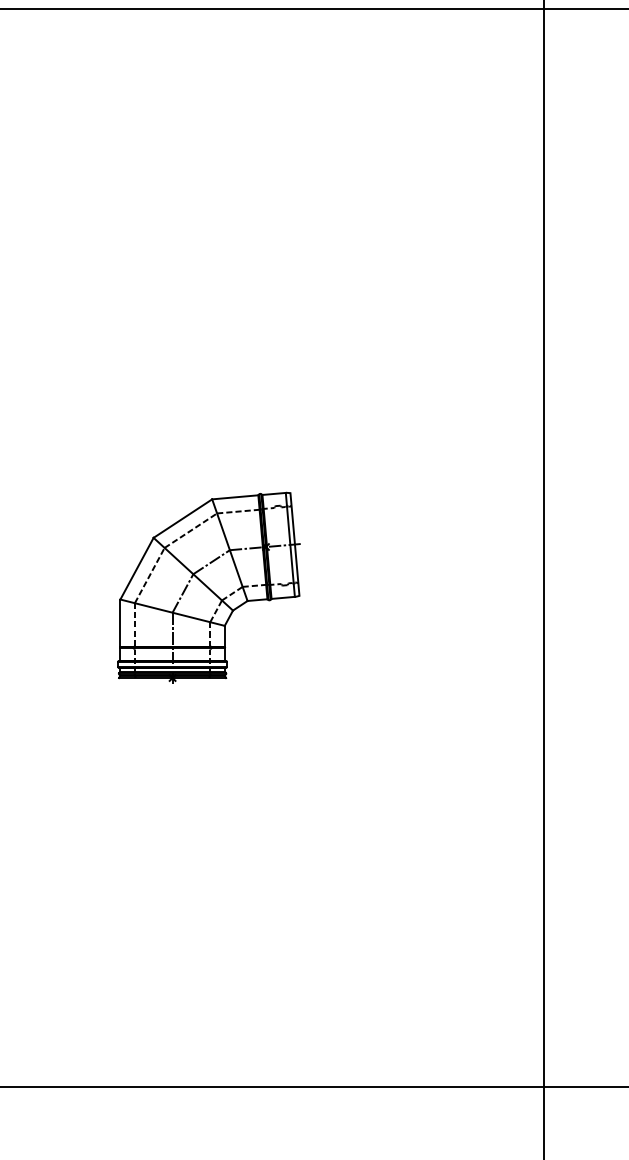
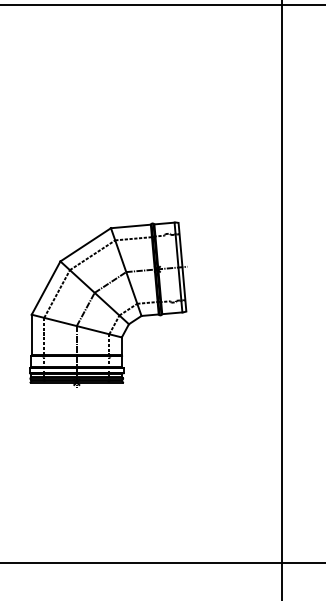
part: (209, 587) -> (108, 304), size x1.67

